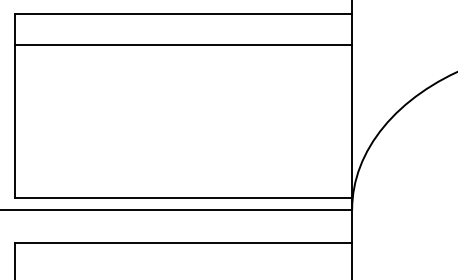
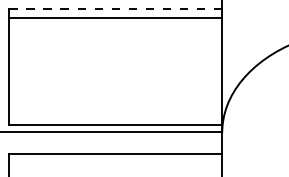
line: (183, 13) -> (115, 8), solid -> dashed
line: (183, 44) -> (115, 17), moved

